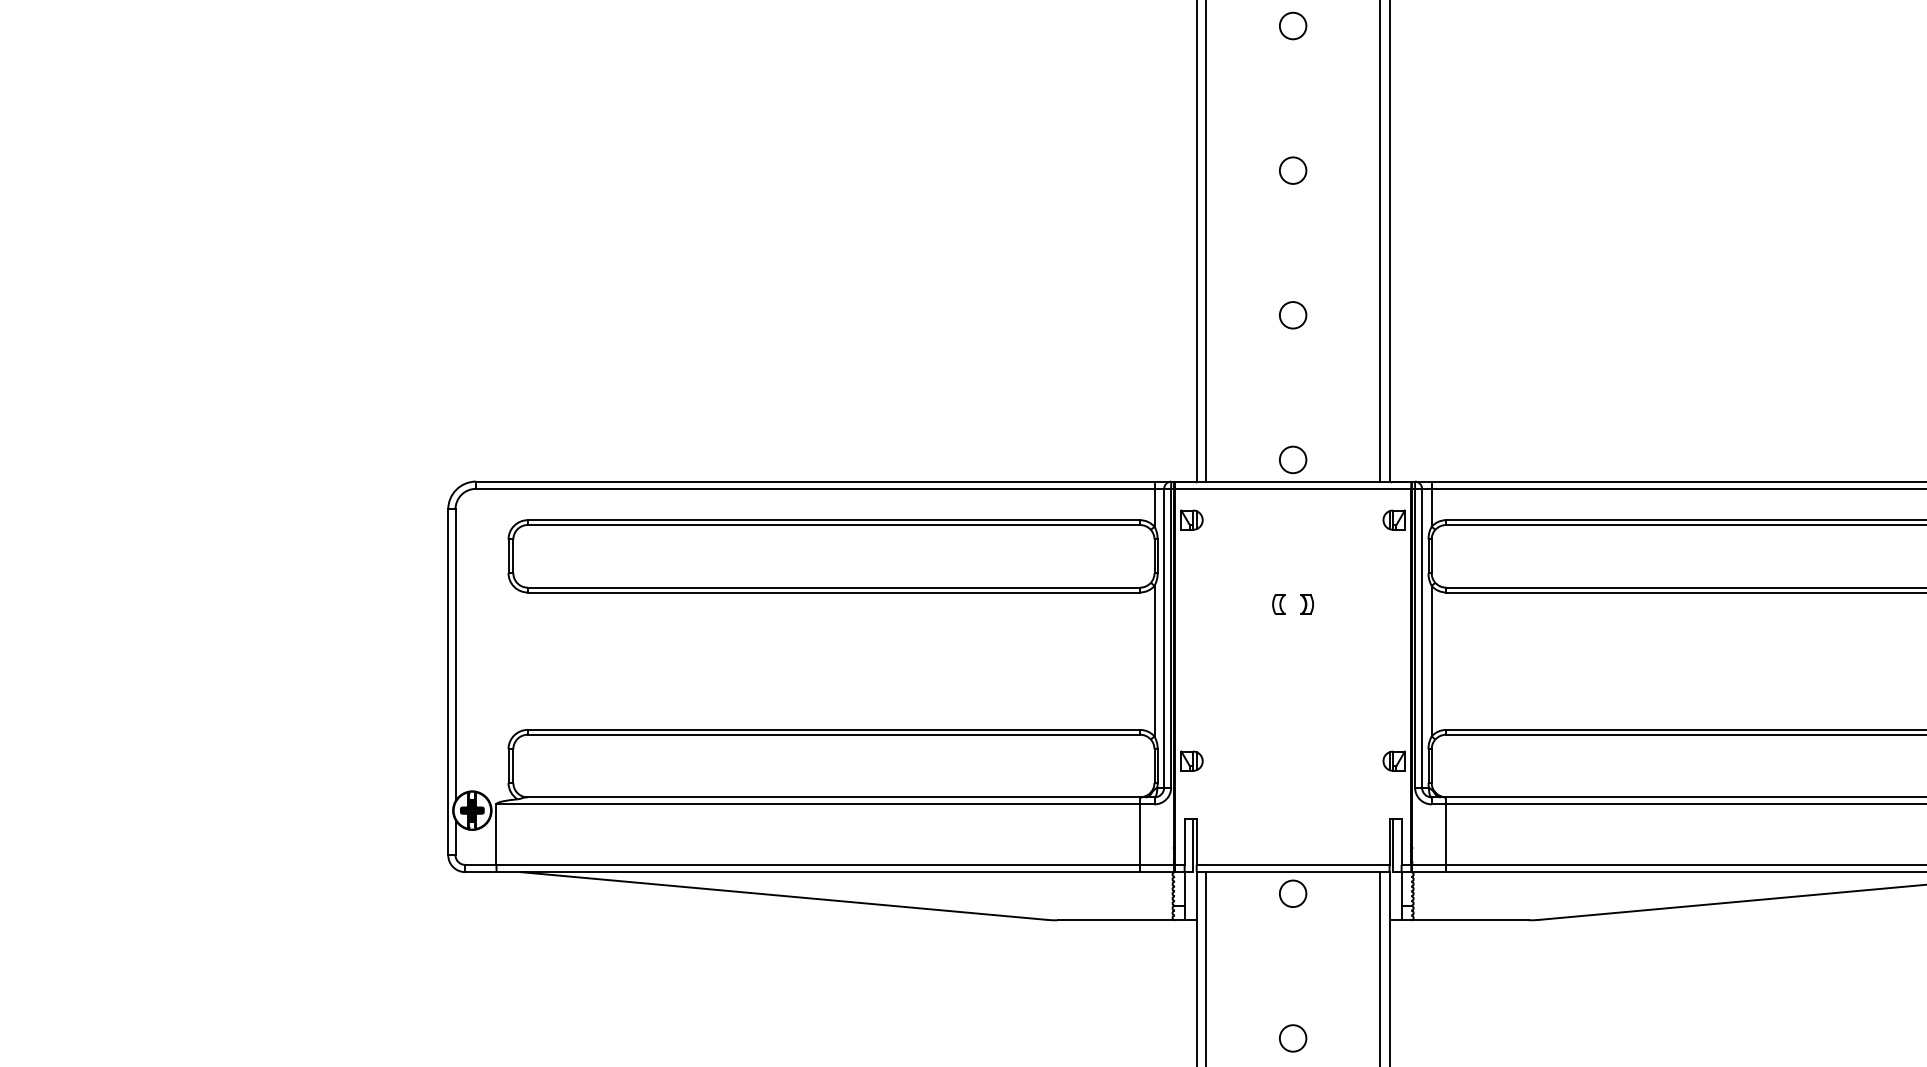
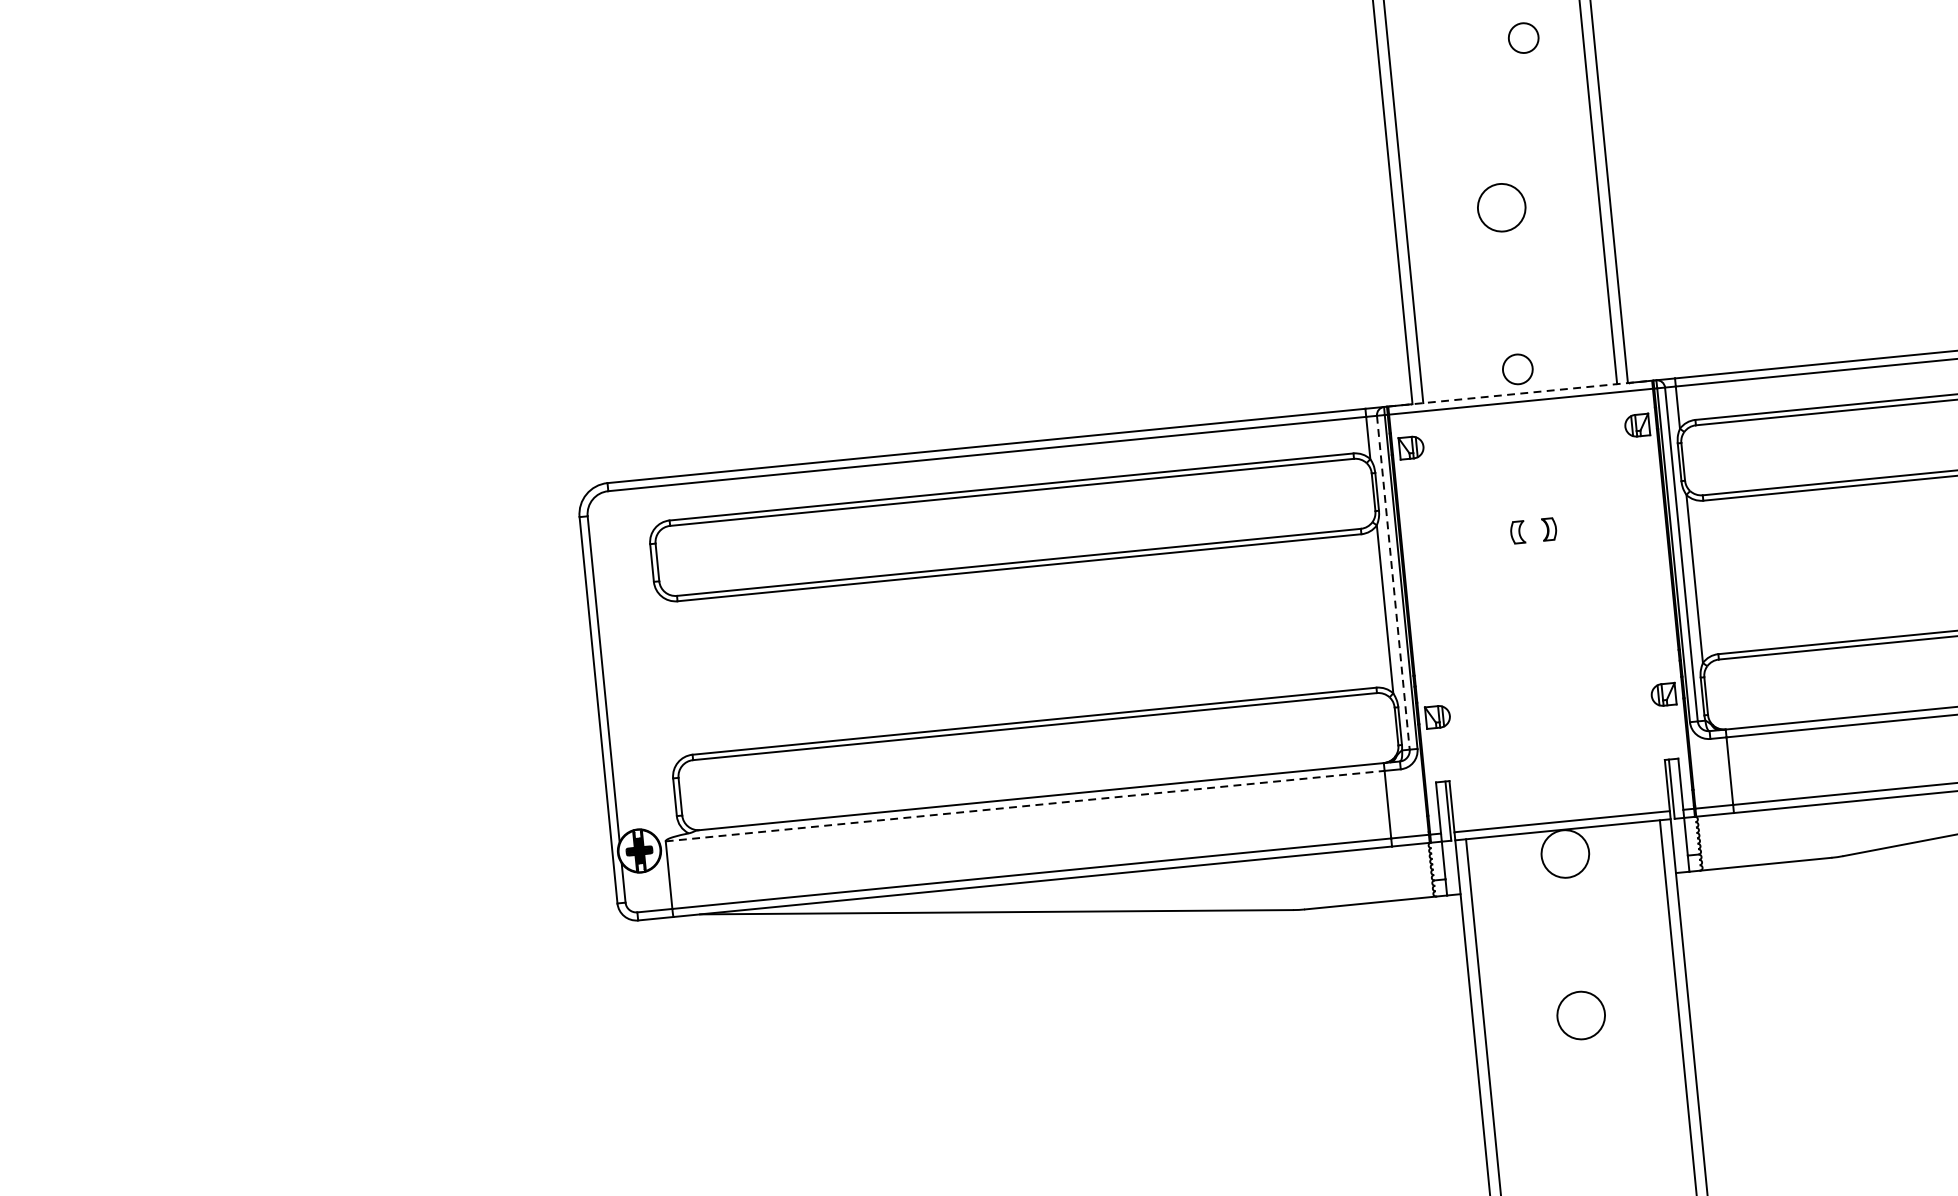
circle: (1293, 170) -> (1524, 37), moved
circle: (1293, 315) -> (1502, 208), size x1.6
line: (1293, 481) -> (1520, 393), solid -> dashed
line: (1164, 638) -> (1393, 582), solid -> dashed
line: (818, 804) -> (1025, 806), solid -> dashed
circle: (1292, 893) -> (1564, 853), size x1.6
circle: (1292, 1038) -> (1580, 1015), size x1.6

